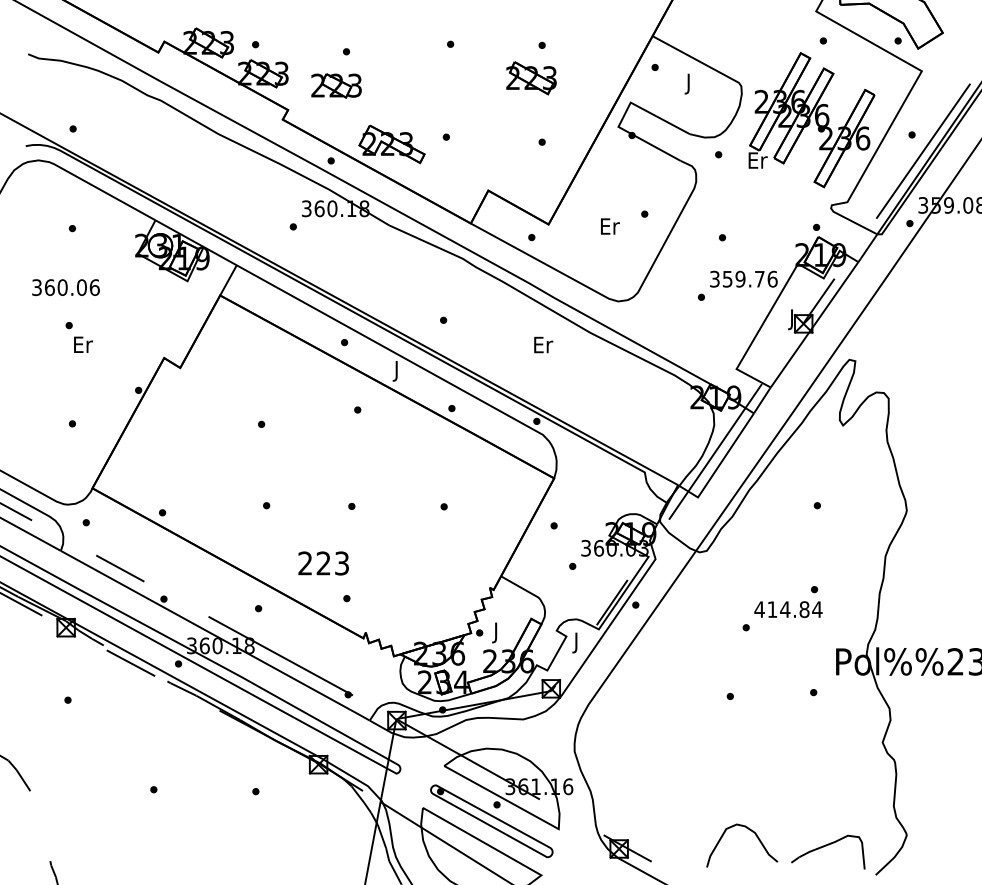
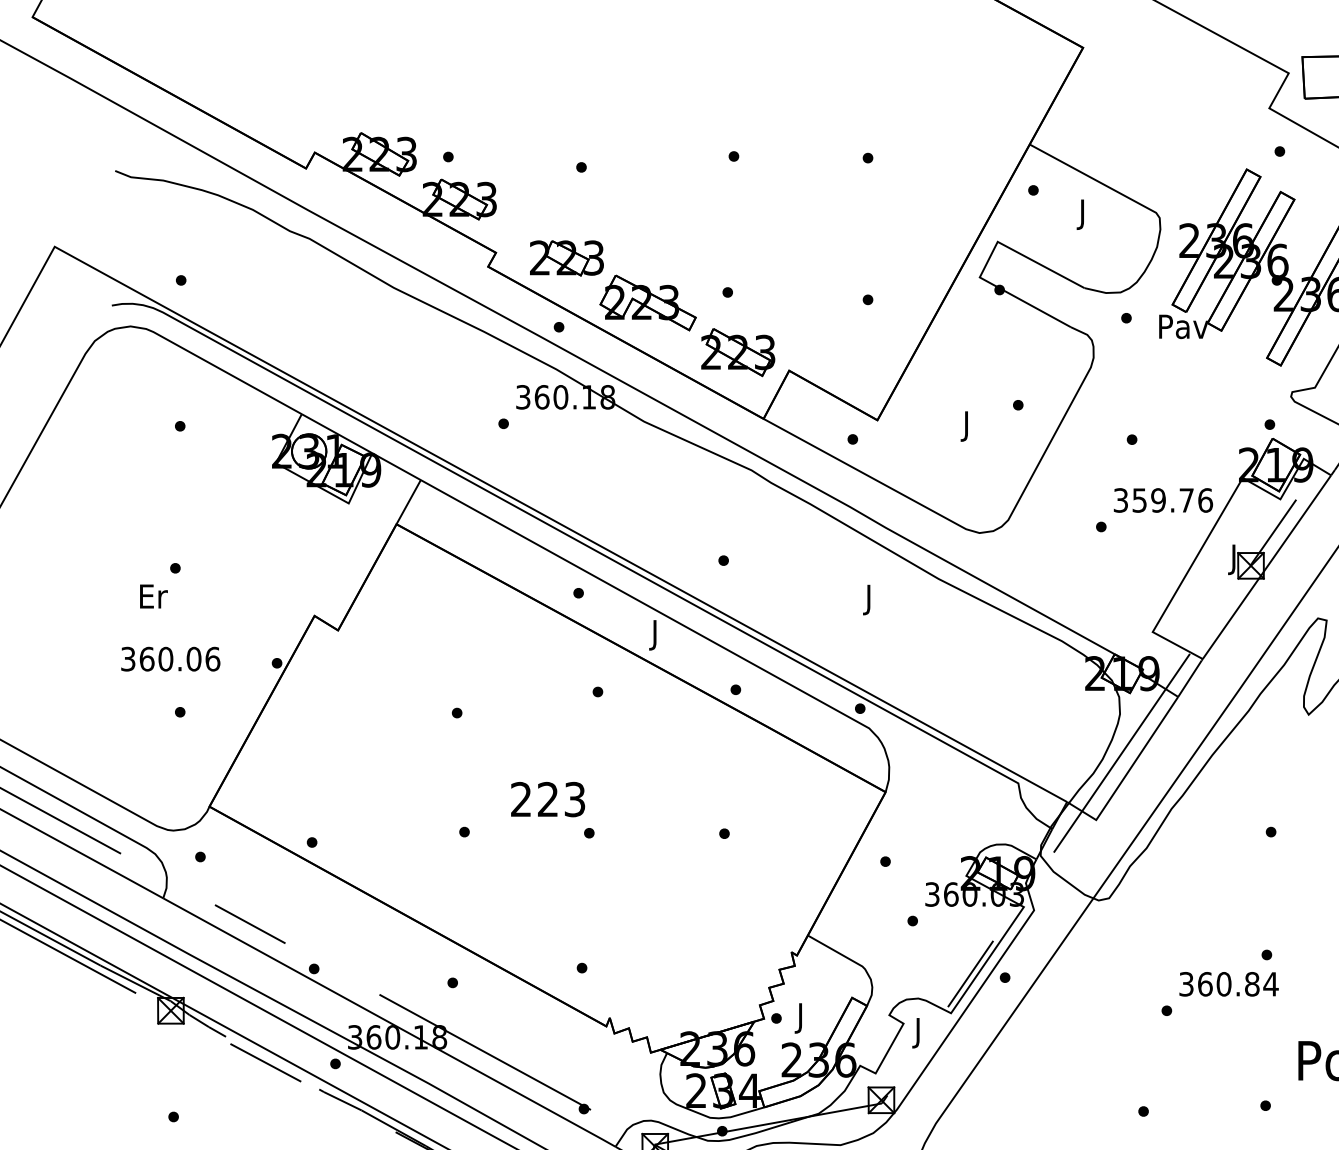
part: (531, 78) -> (738, 352), moved
part: (336, 85) -> (566, 257), moved
text: (757, 160) -> (1183, 326), Er -> Pav
text: (610, 228) -> (968, 426), Er -> J
text: (65, 287) -> (169, 659), moved
text: (83, 344) -> (153, 596), moved
text: (543, 346) -> (869, 598), Er -> J
text: (323, 563) -> (547, 799), moved
text: (772, 609) -> (1205, 984), 414.84 -> 360.84

